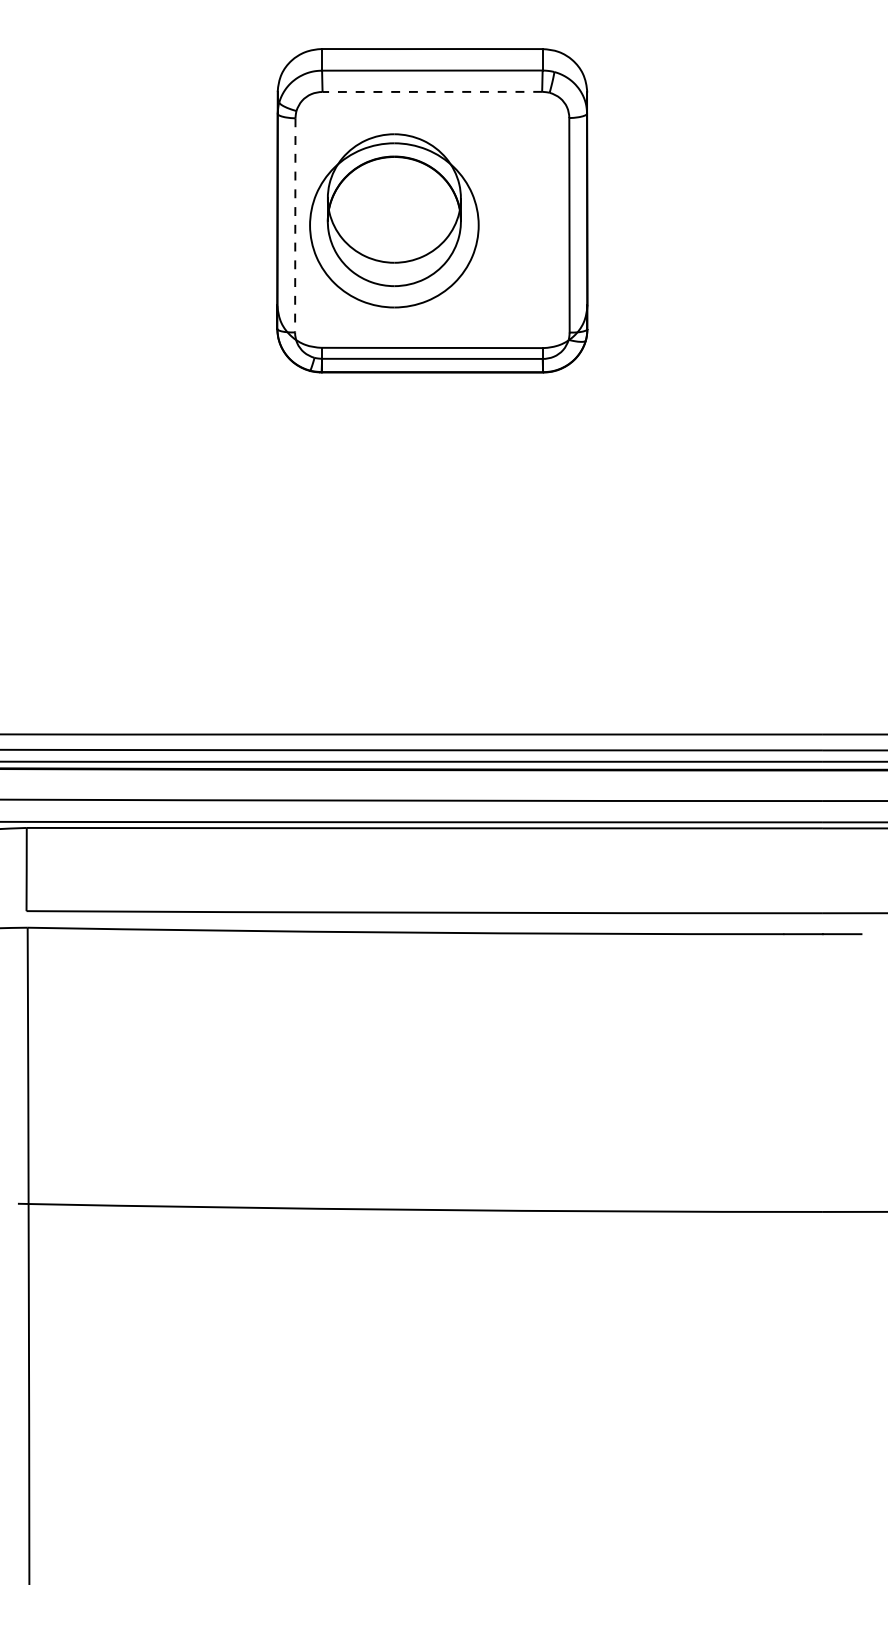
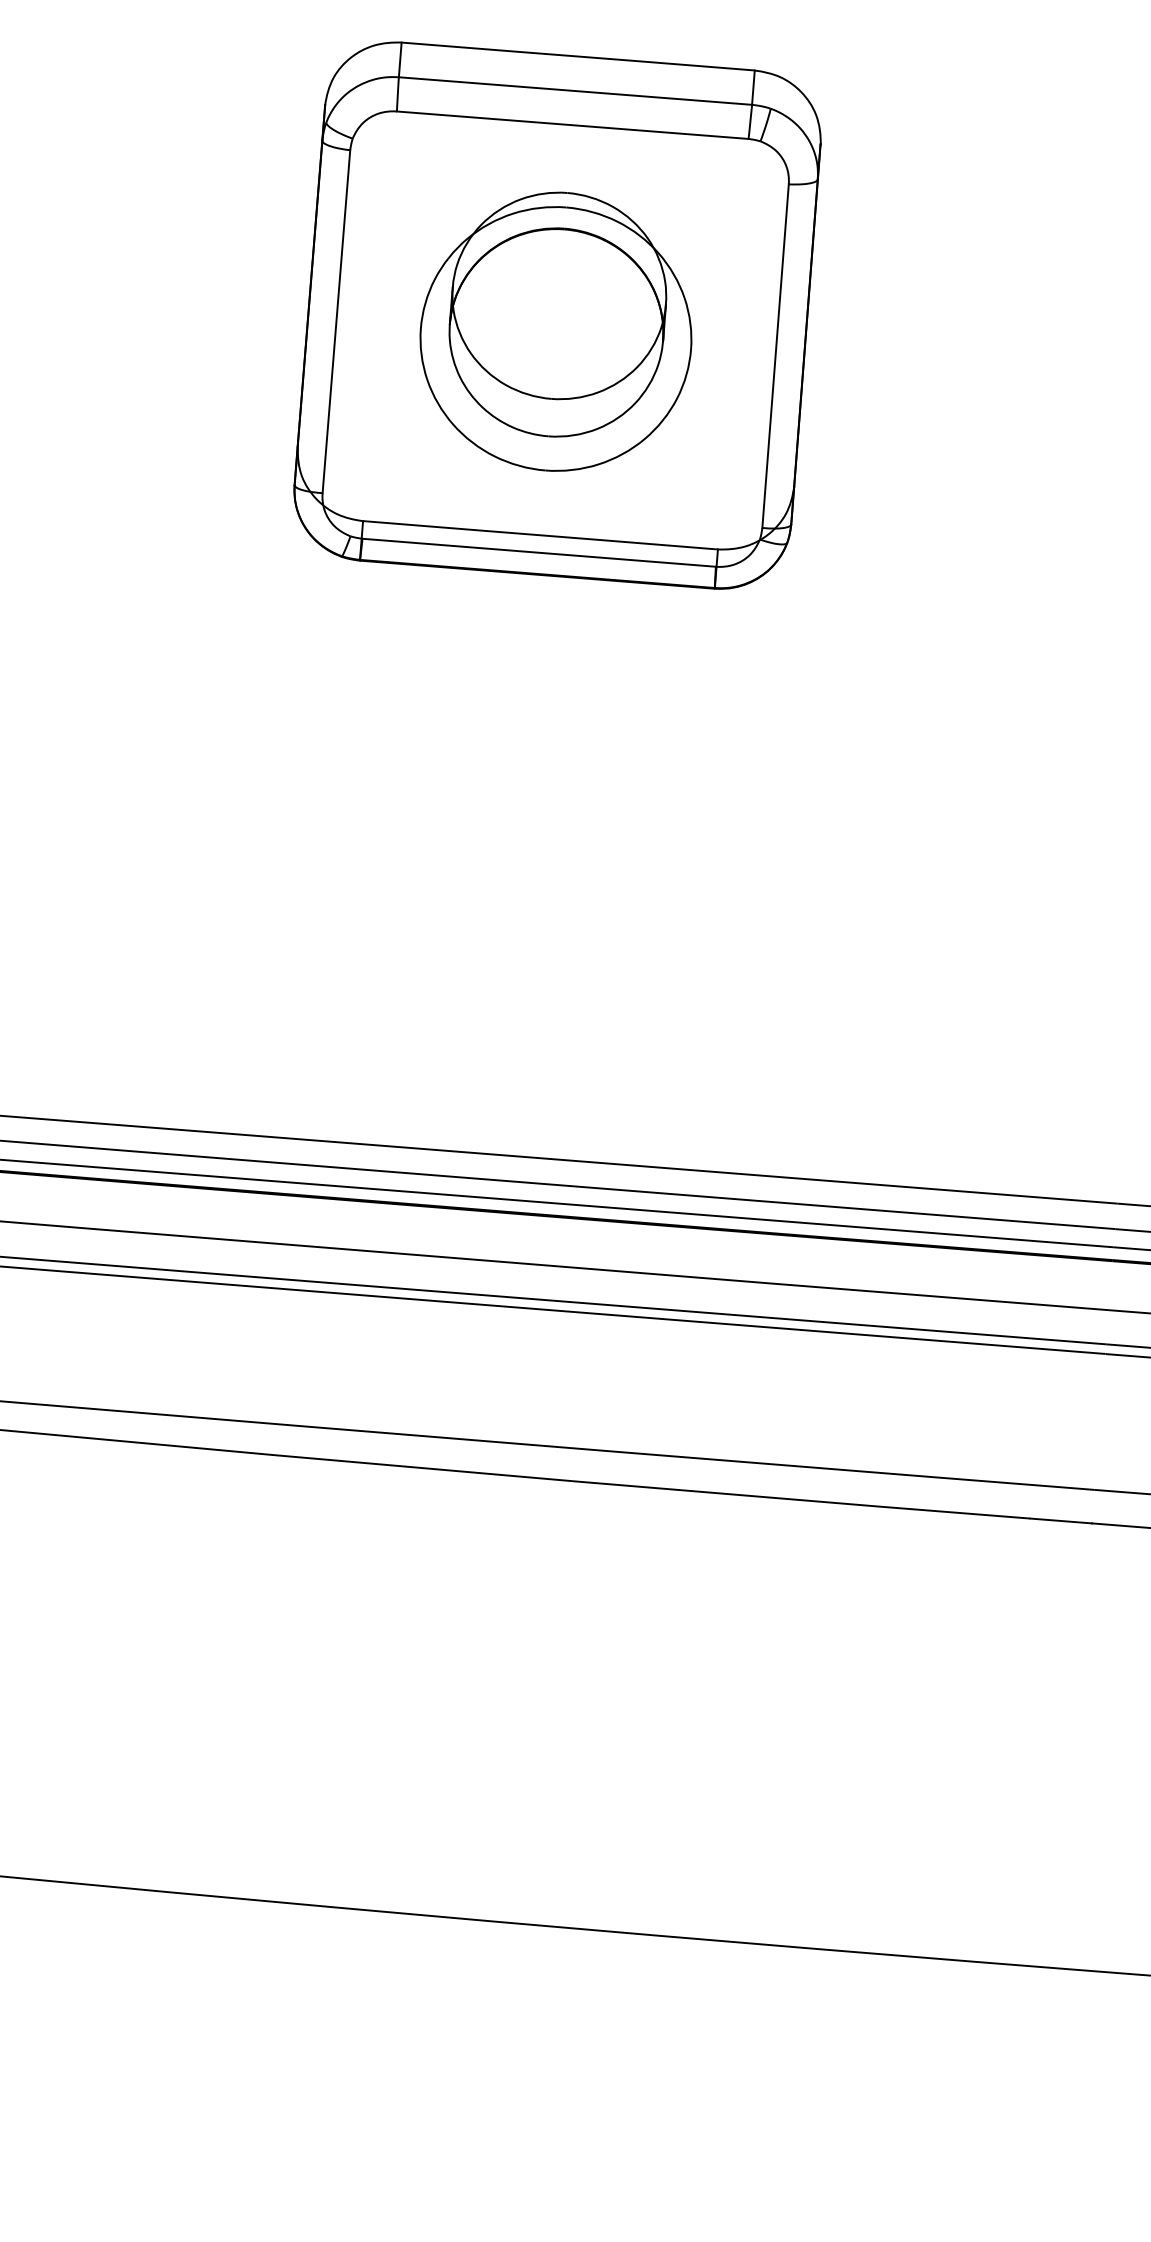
line: (432, 91) -> (573, 124), dashed -> solid
part: (394, 220) -> (556, 331), moved
line: (295, 225) -> (336, 321), dashed -> solid

